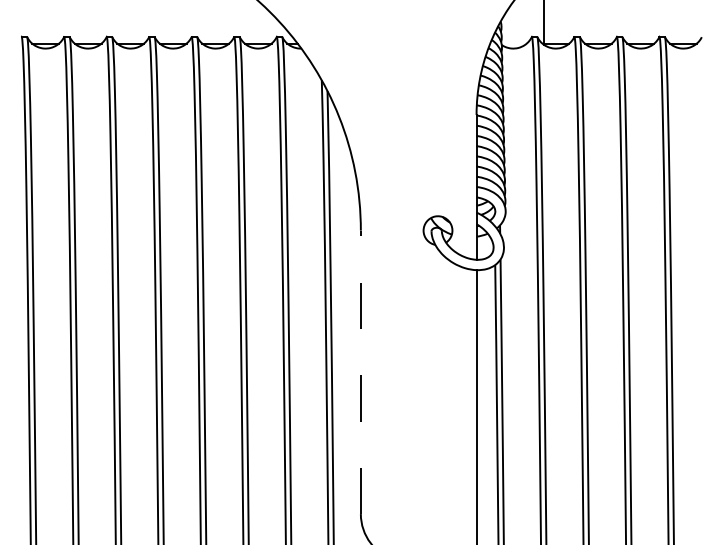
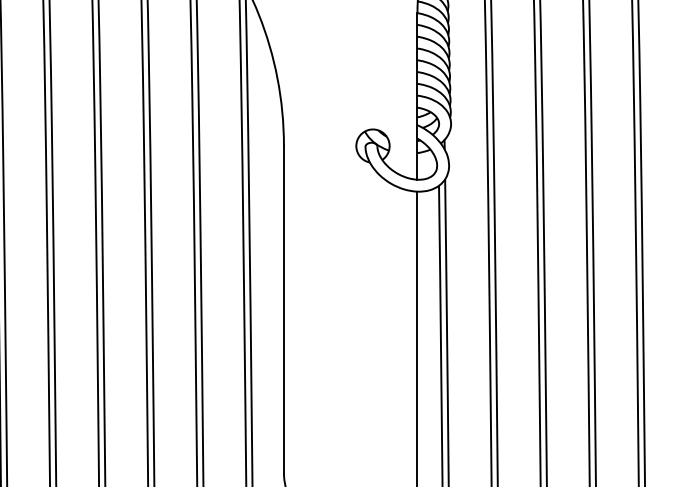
line: (360, 372) -> (283, 309), dashed -> solid

